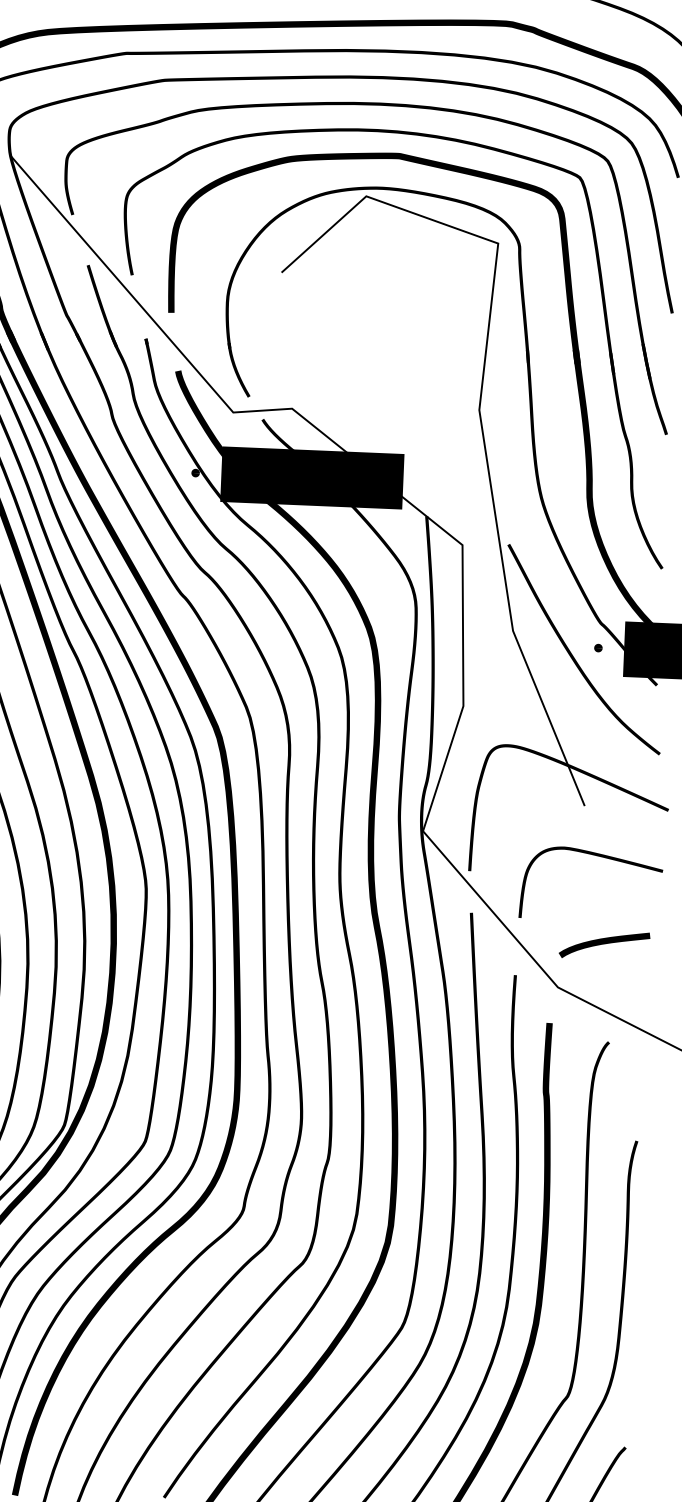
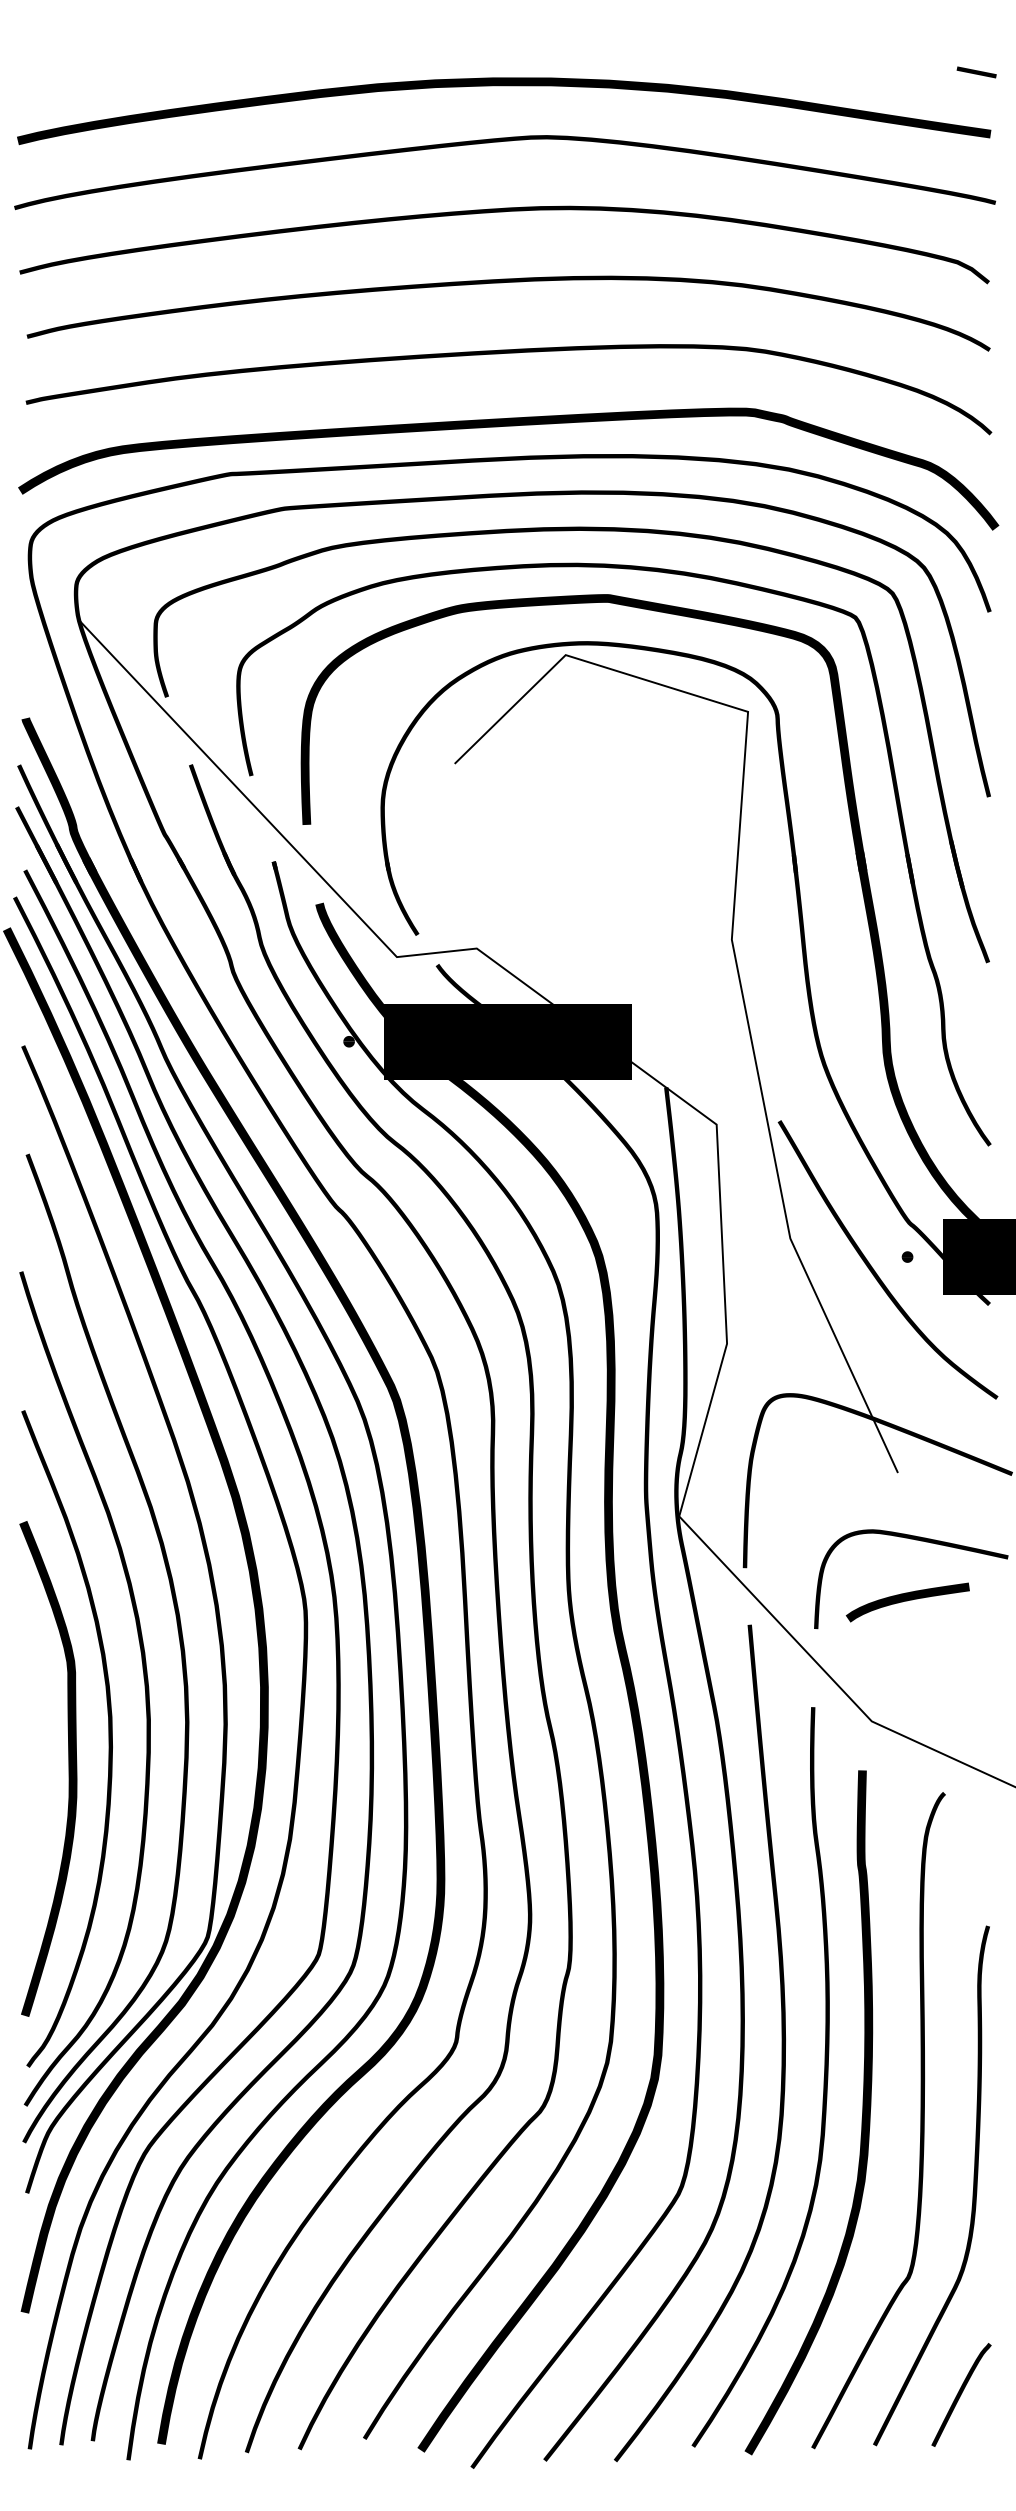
curve: (604, 944) -> (907, 1601), moved

